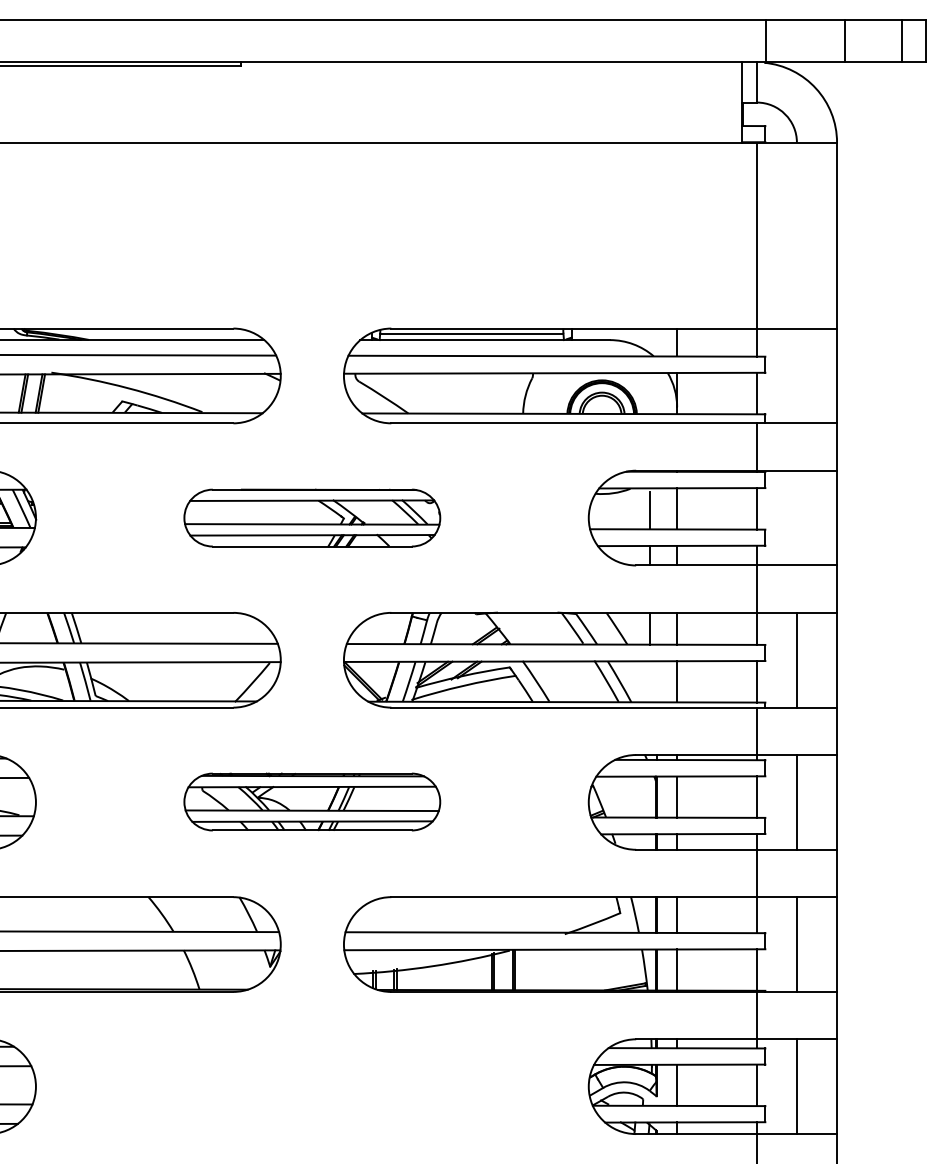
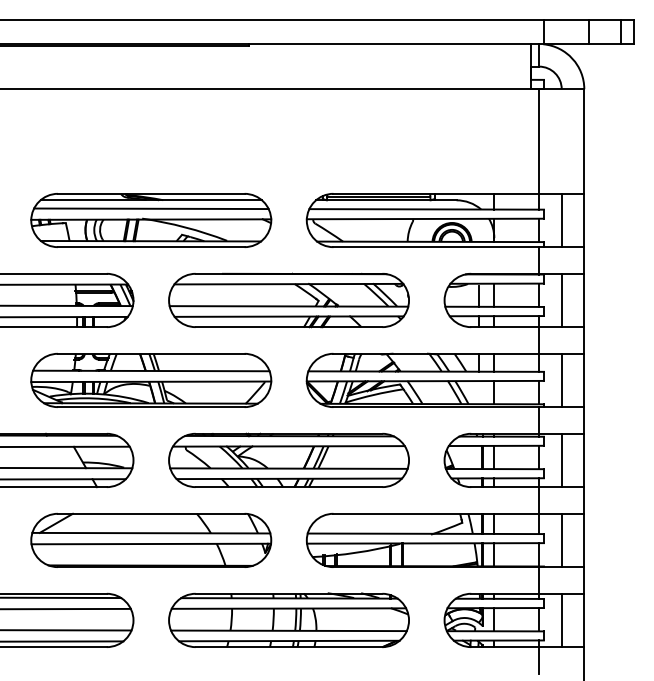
line: (796, 375) -> (561, 220), added
part: (311, 518) -> (288, 300), size x1.67
line: (796, 518) -> (561, 300), added
part: (311, 800) -> (288, 459), size x1.67
part: (311, 1084) -> (288, 619), added

